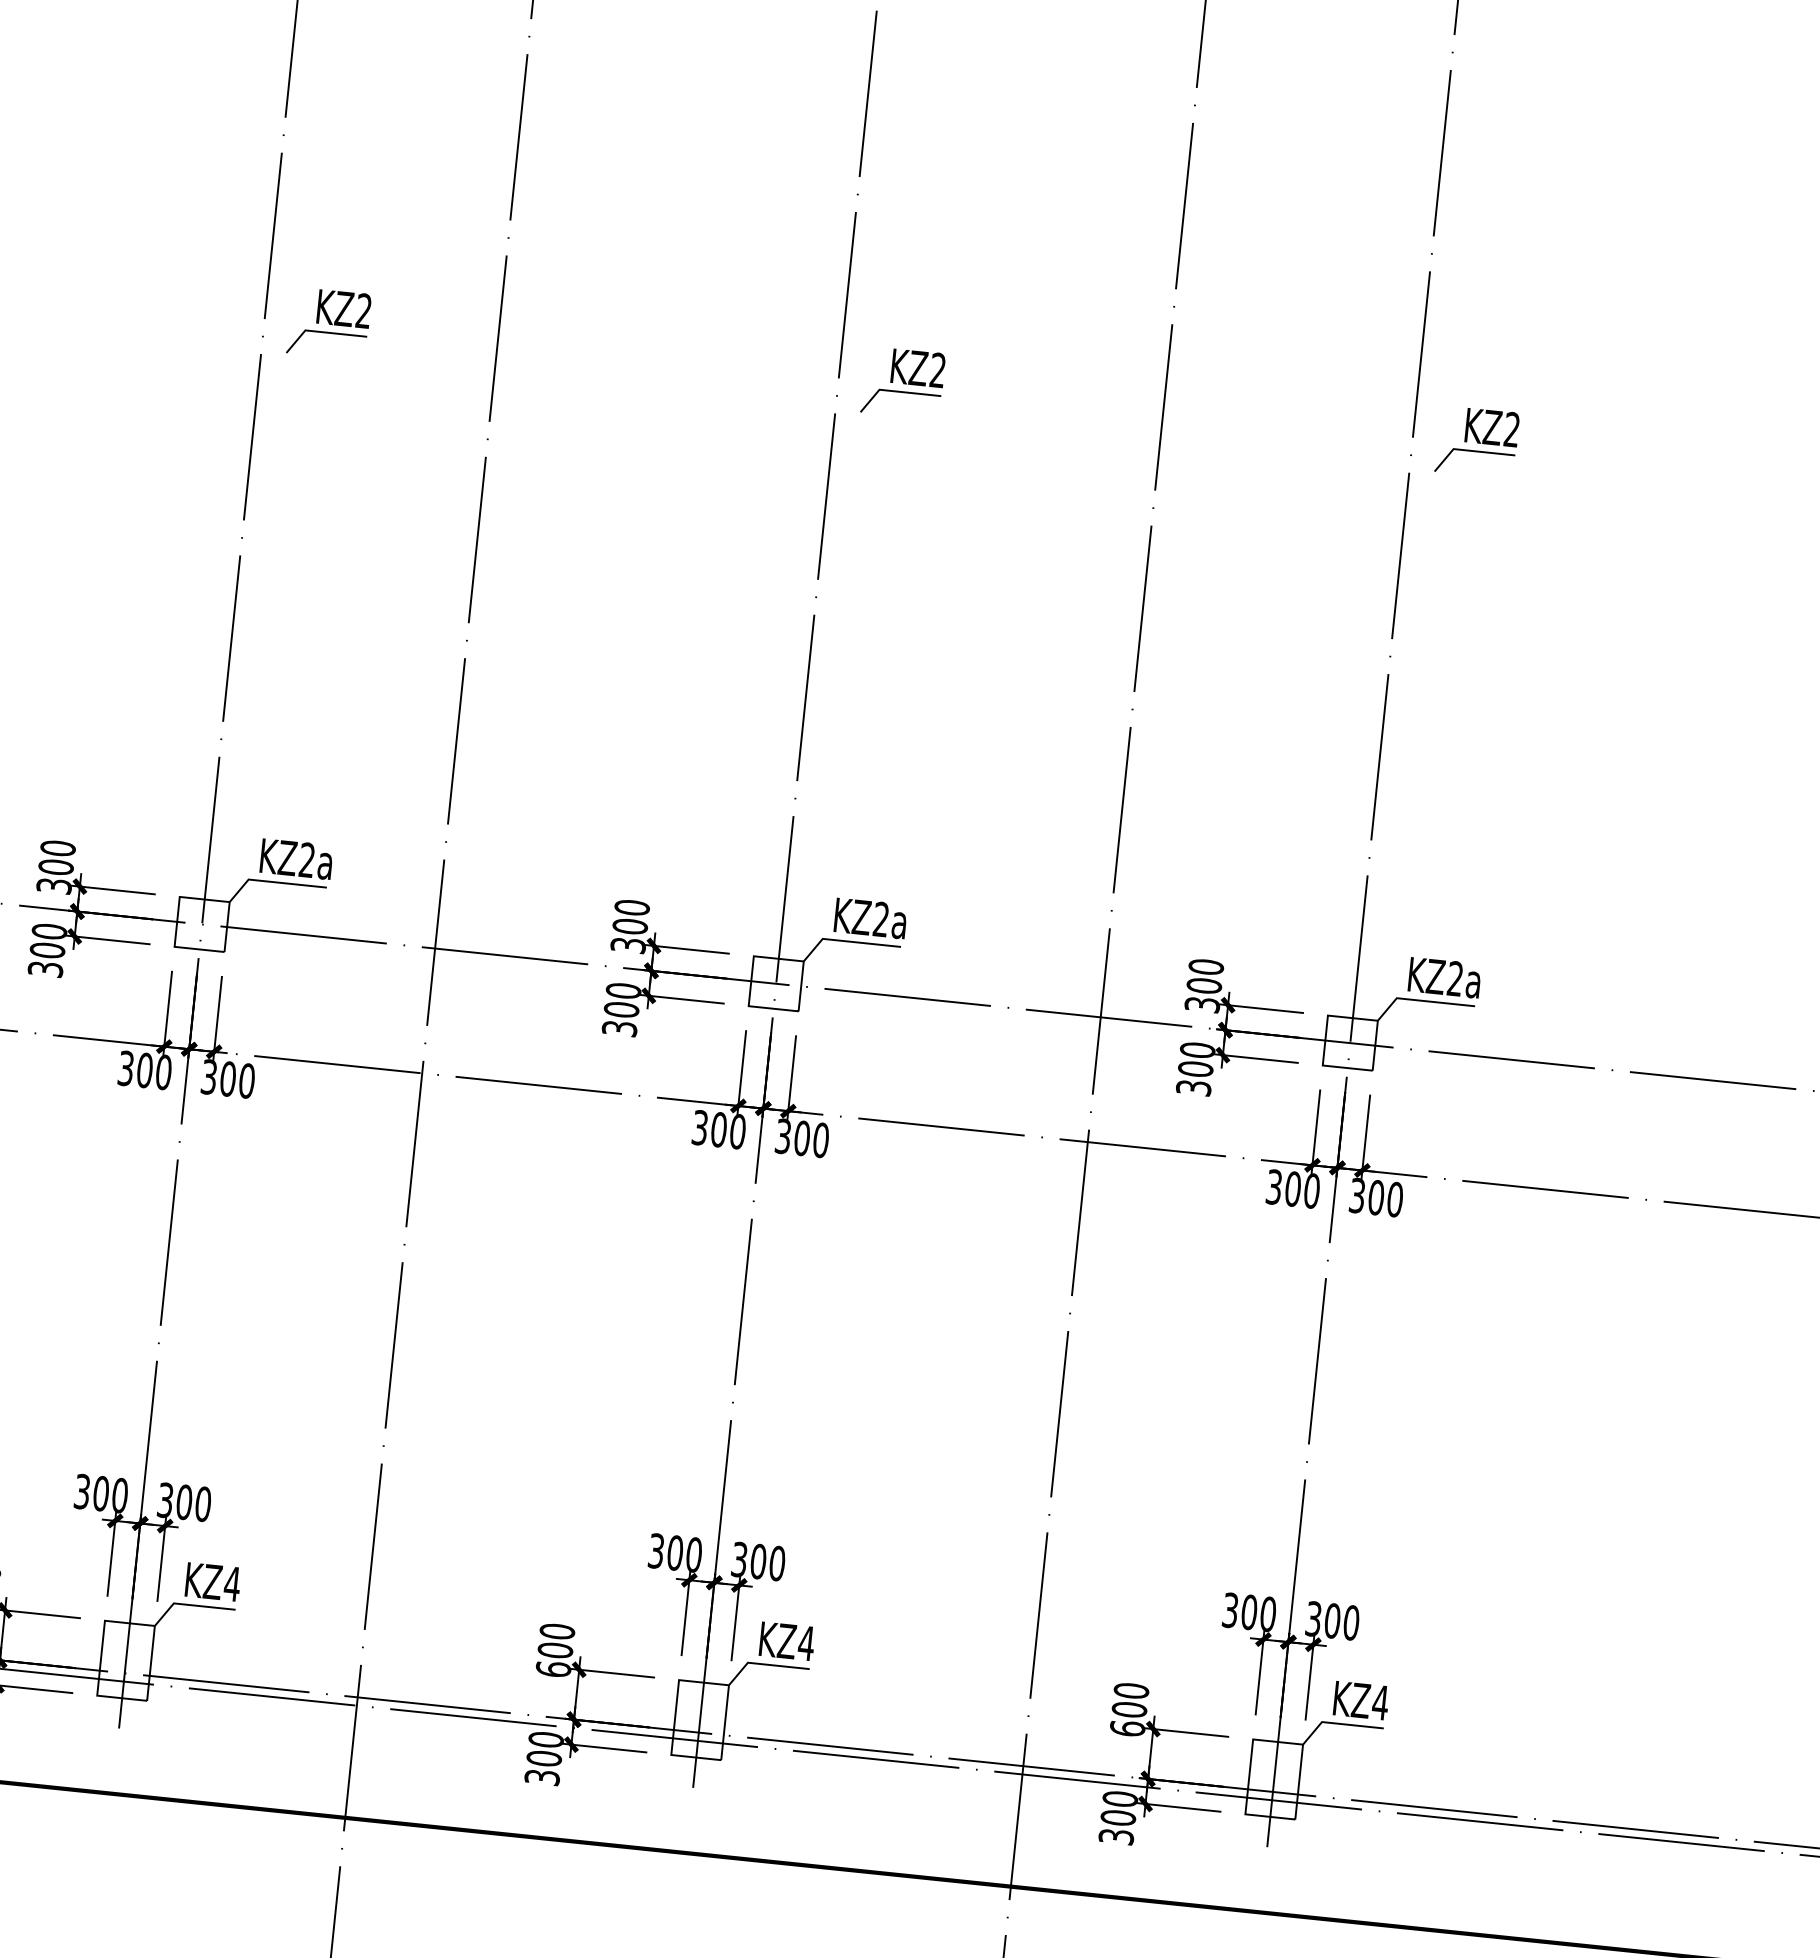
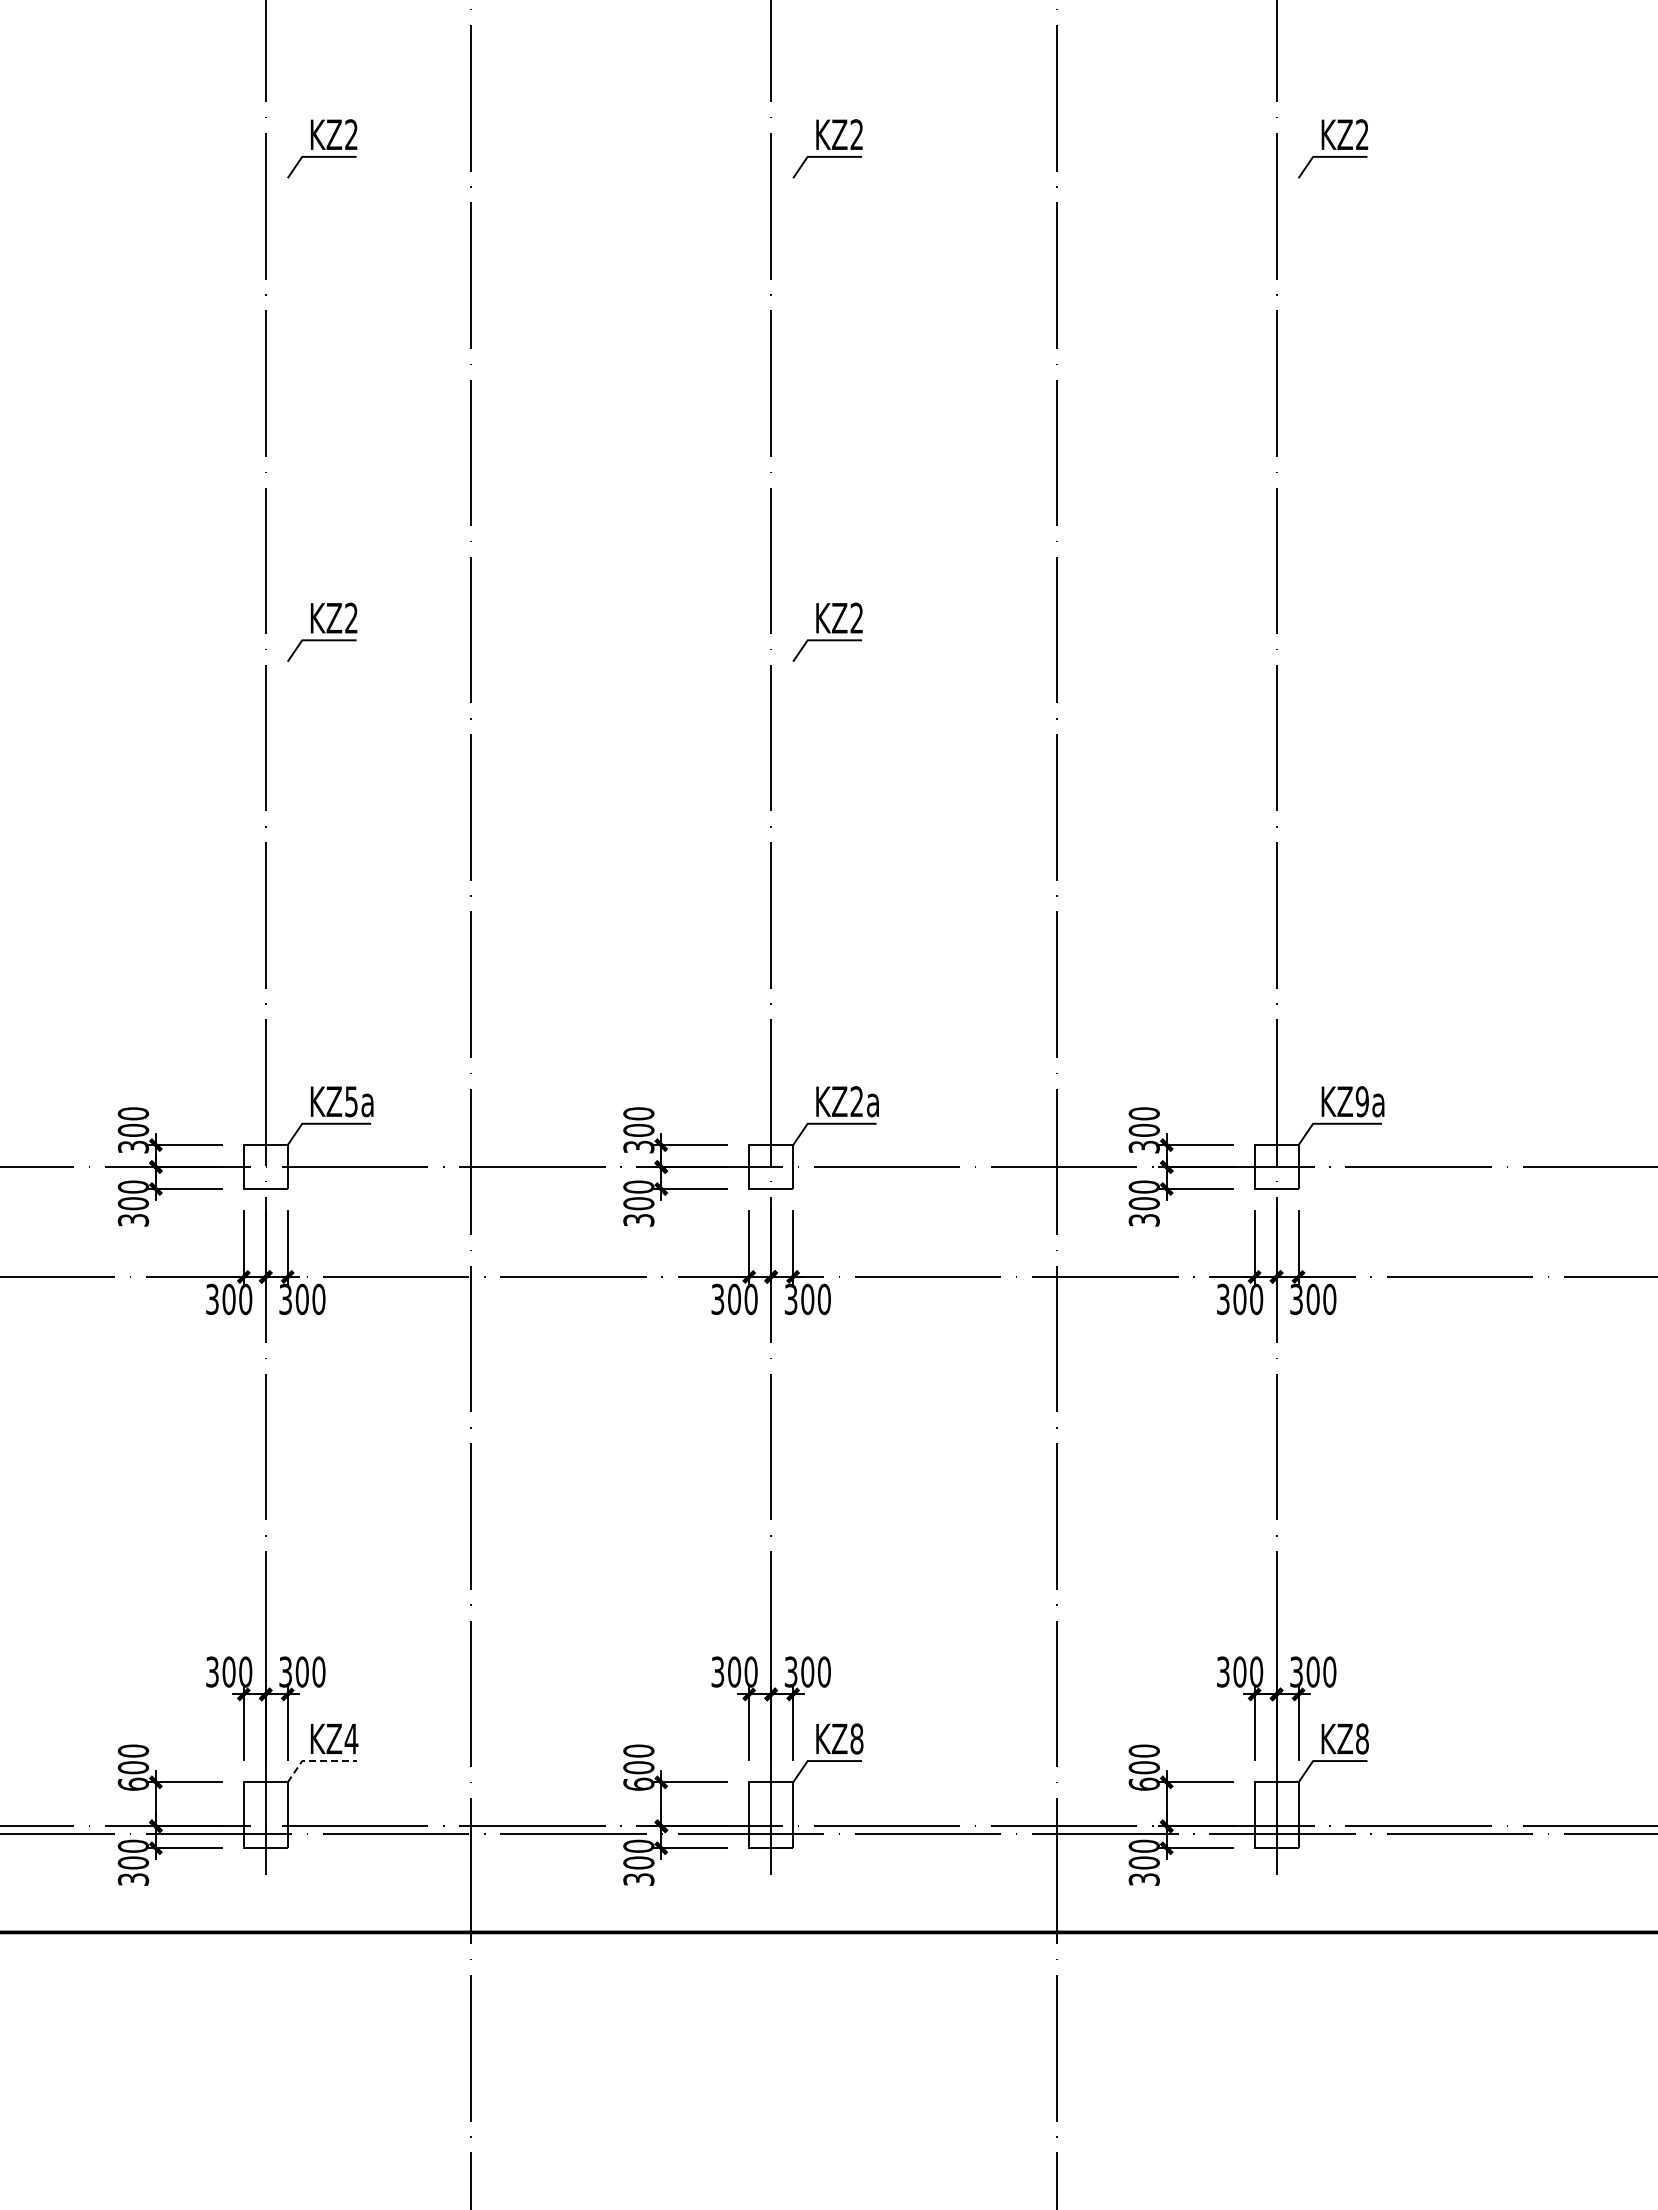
part: (1477, 441) -> (1333, 631), removed
text: (307, 860) -> (351, 1101), KZ2a -> KZ5a
text: (1454, 978) -> (1361, 1101), KZ2a -> KZ9a
line: (190, 1605) -> (316, 1761), solid -> dashed
text: (806, 1642) -> (856, 1738), KZ4 -> KZ8
text: (1380, 1702) -> (1362, 1738), KZ4 -> KZ8

